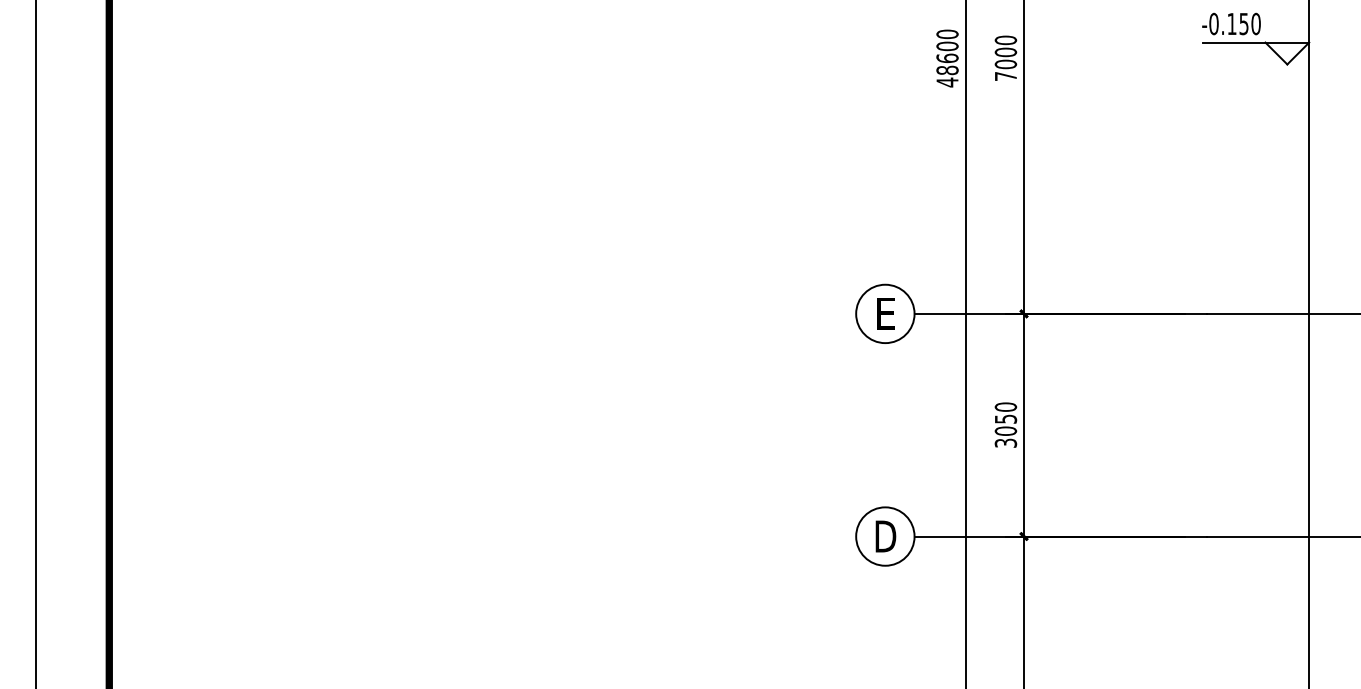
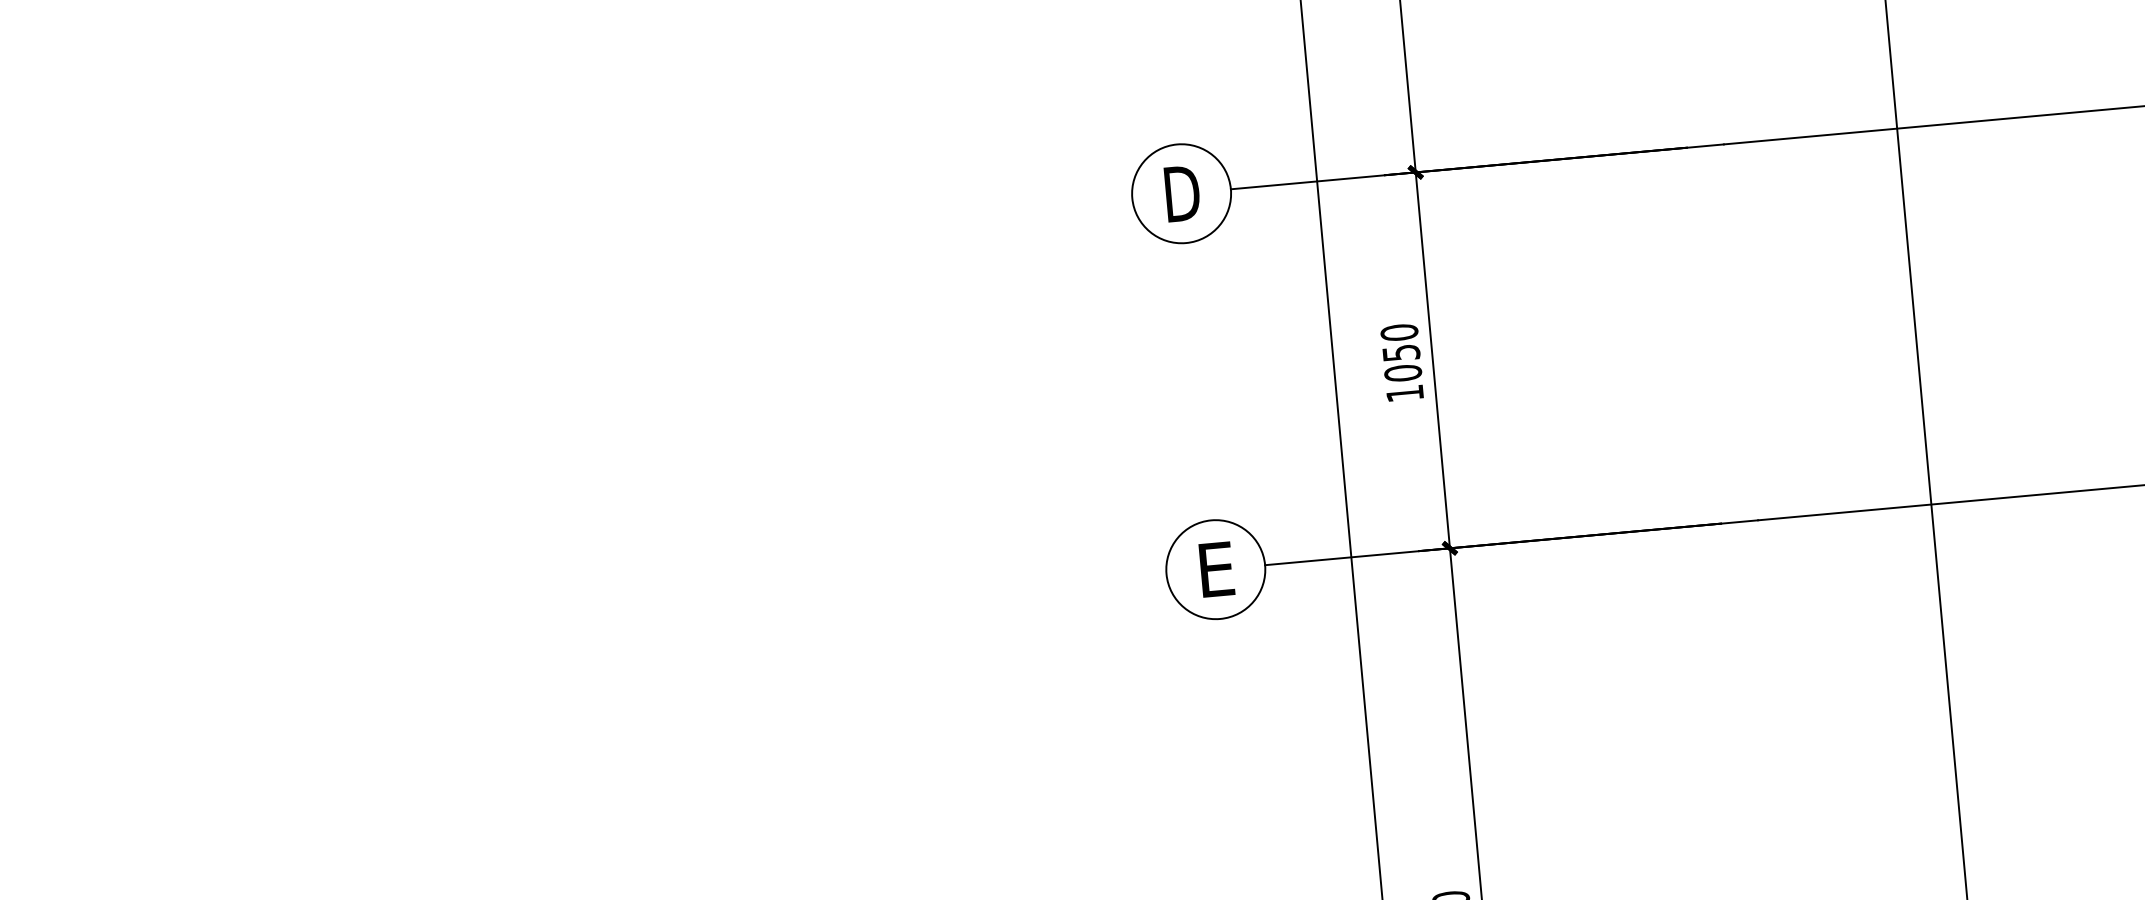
text: (885, 313) -> (1181, 193), E -> D
text: (1005, 442) -> (1404, 392), 3050 -> 1050
text: (885, 536) -> (1216, 569), D -> E

